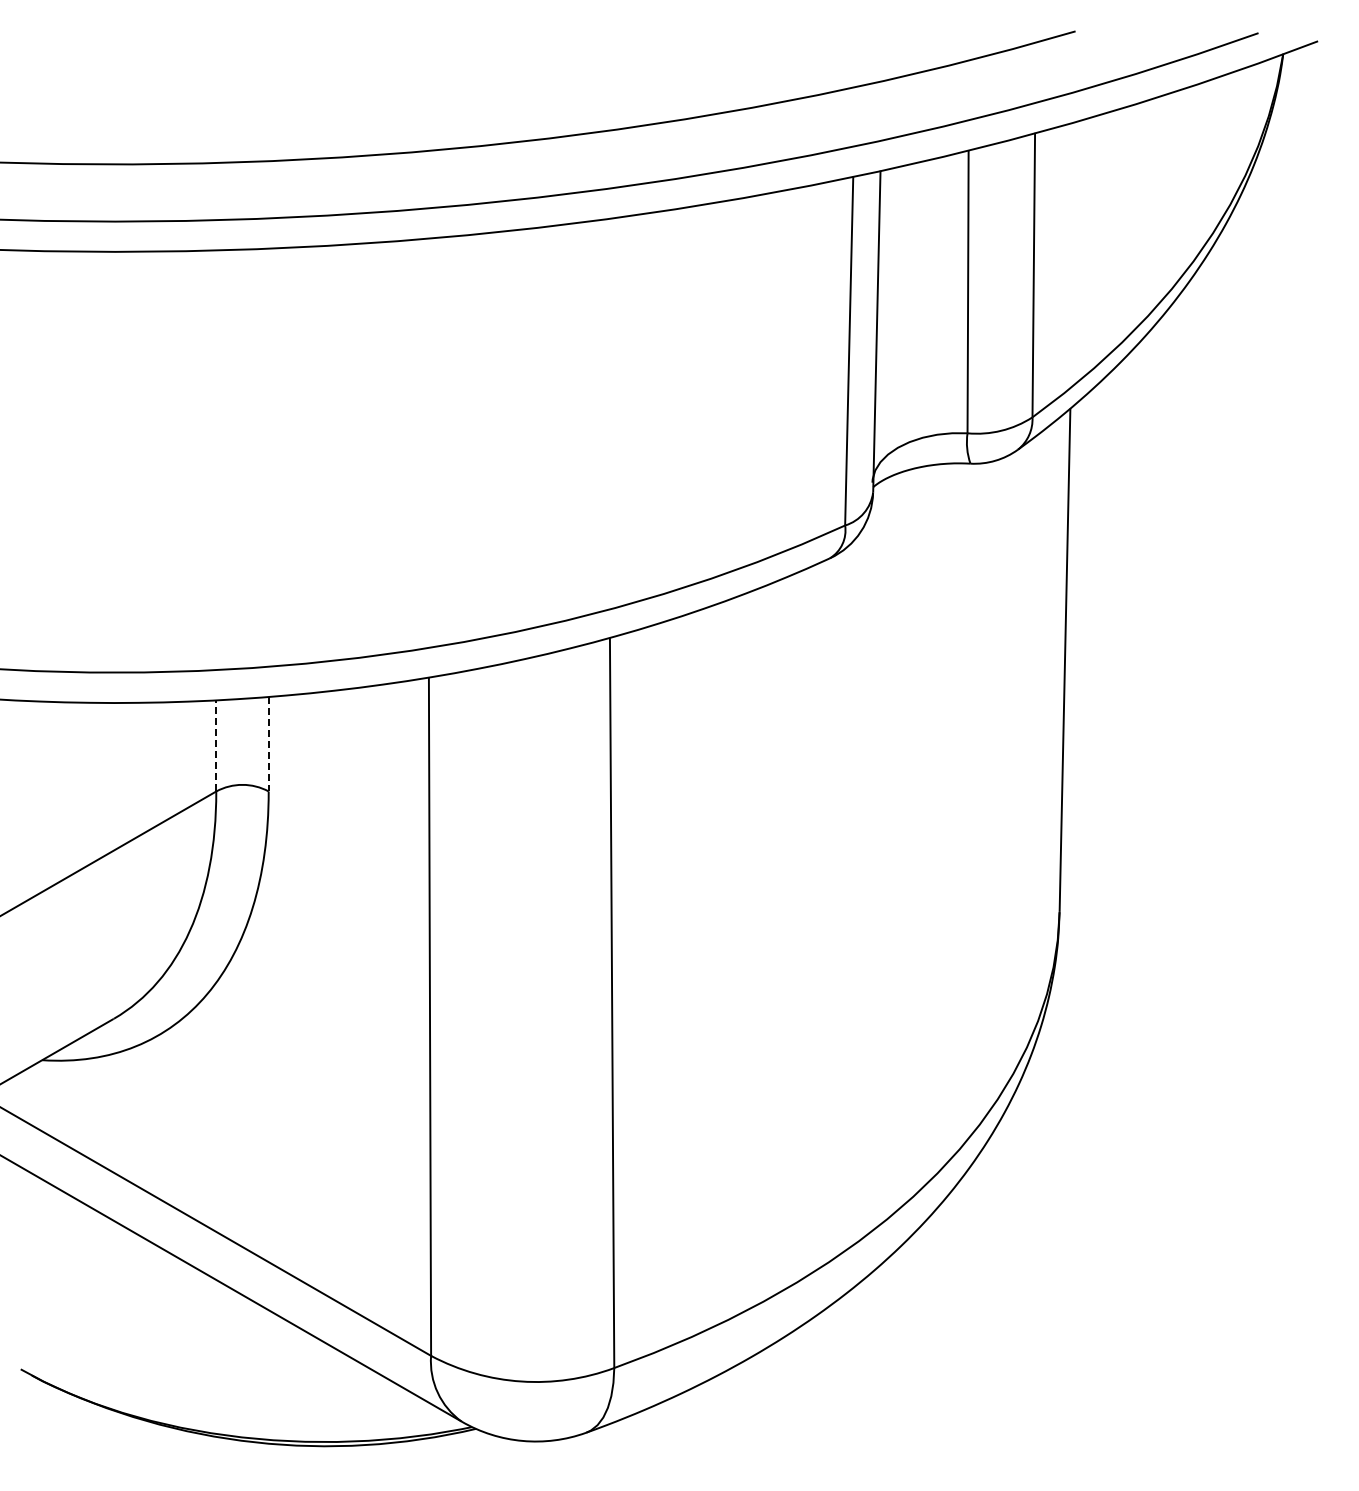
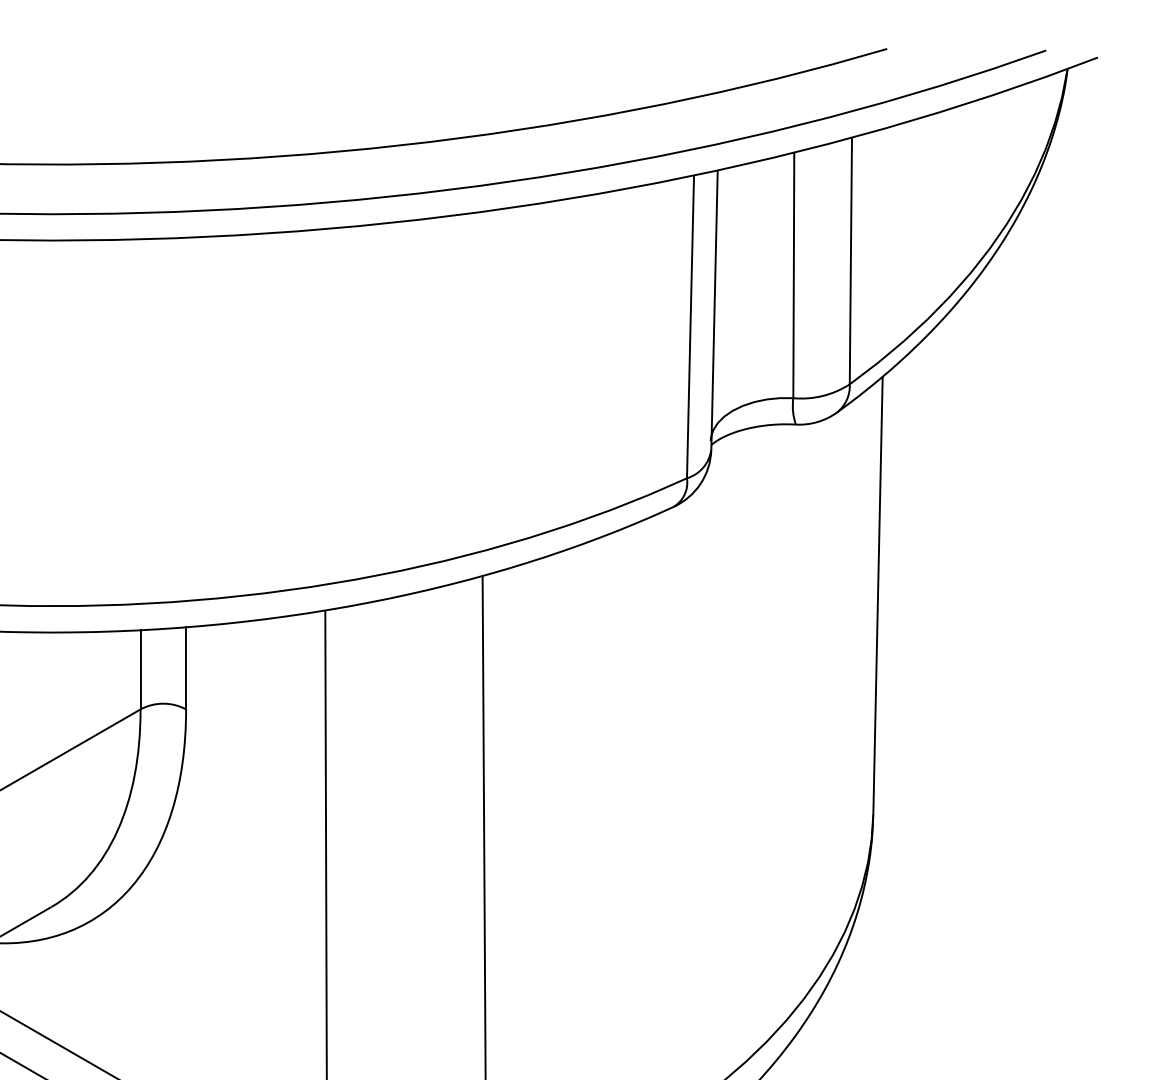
line: (268, 744) -> (185, 668), dashed -> solid
line: (216, 745) -> (140, 669), dashed -> solid

